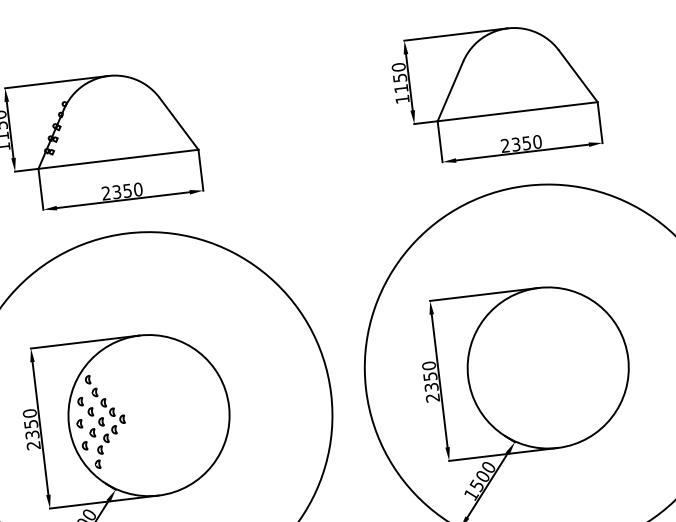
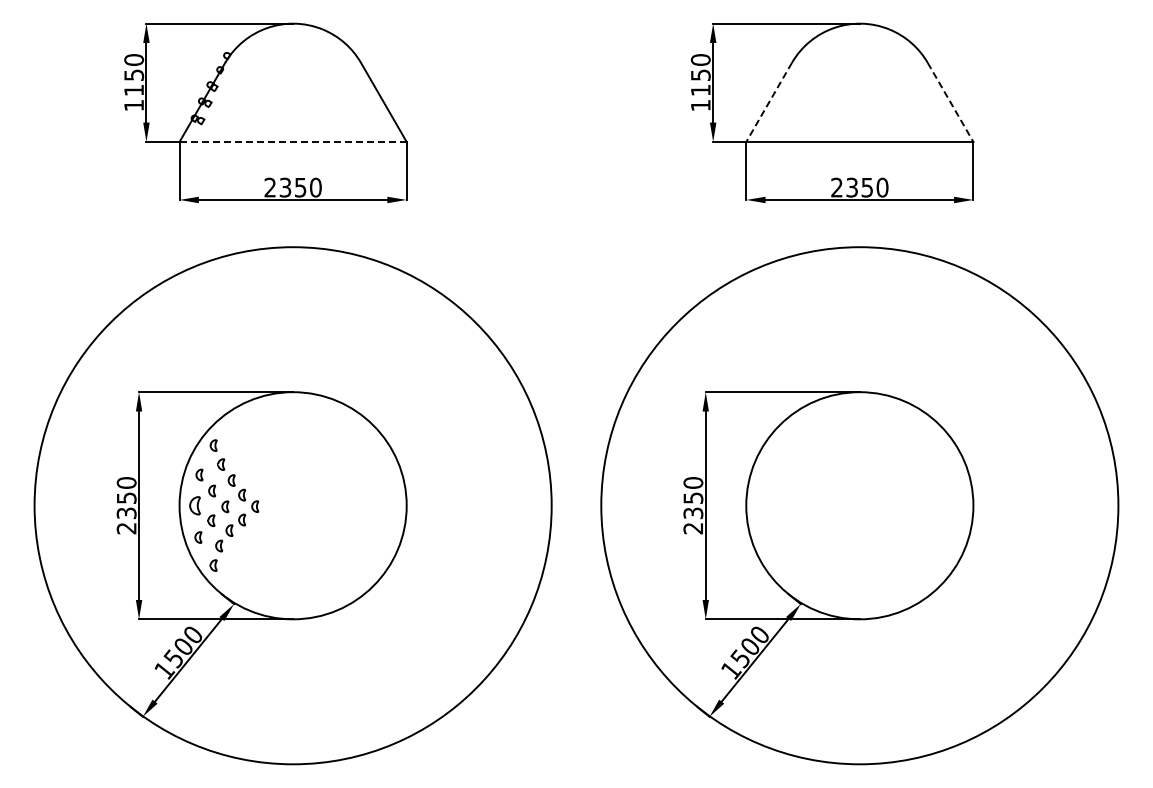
line: (578, 76) -> (950, 102), solid -> dashed
line: (450, 91) -> (769, 102), solid -> dashed
line: (118, 158) -> (293, 141), solid -> dashed
part: (79, 423) -> (194, 505), size x1.6

